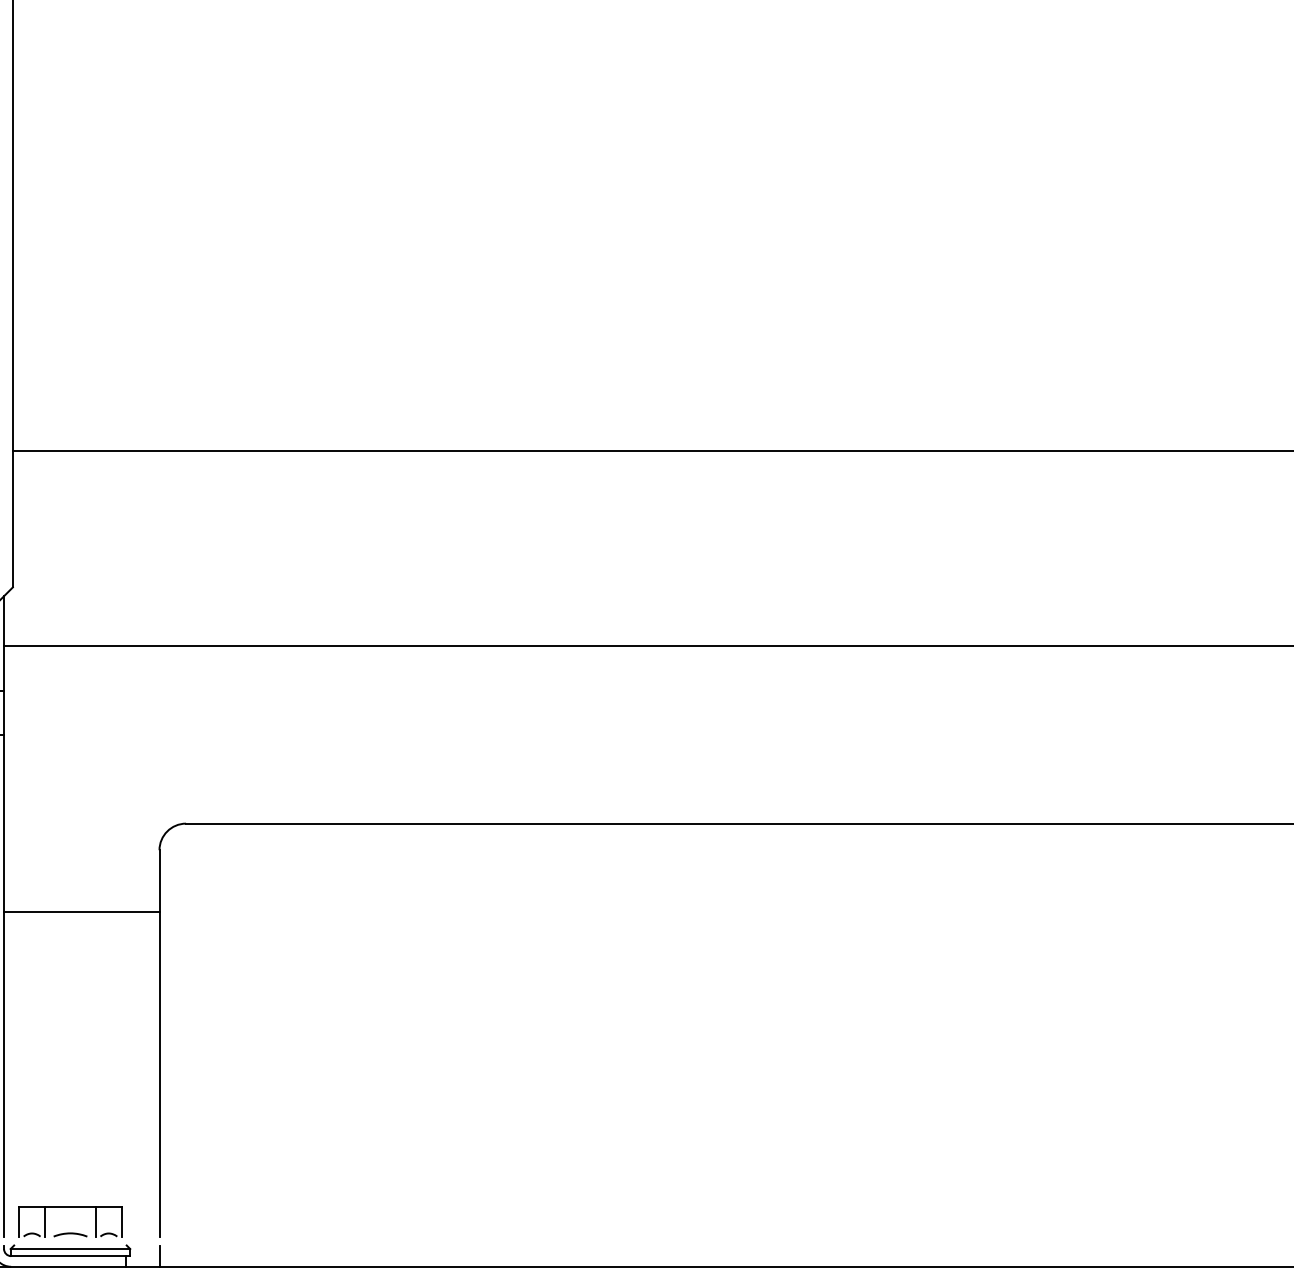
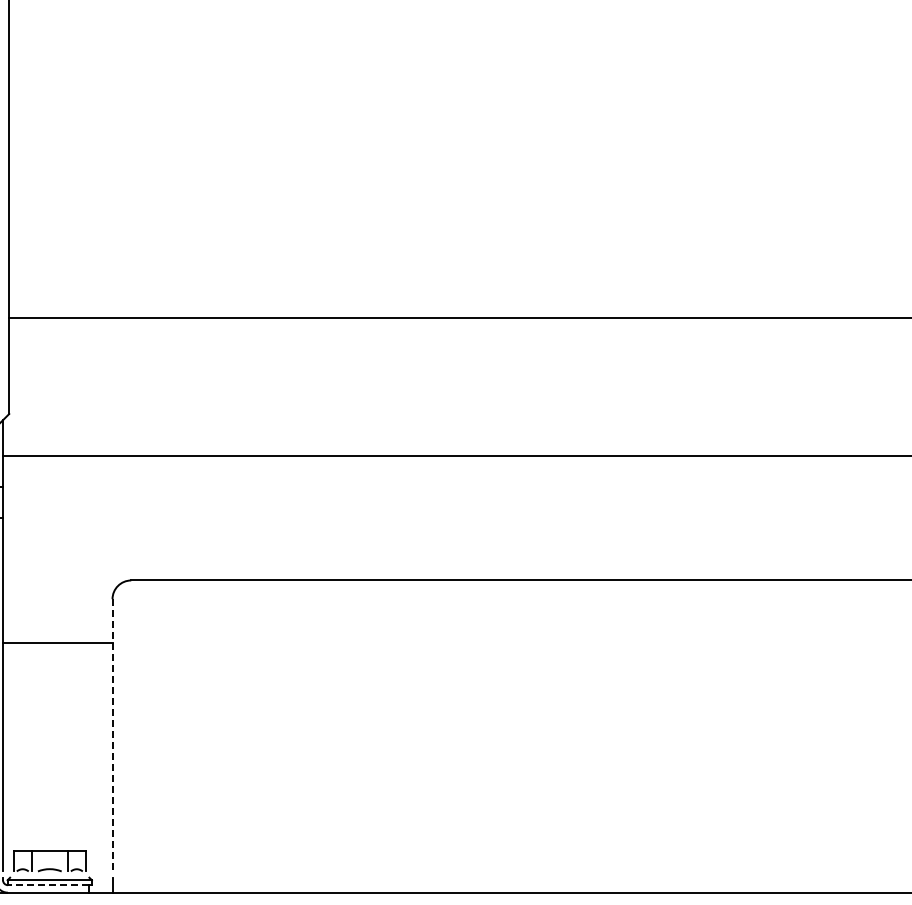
line: (159, 1043) -> (112, 735), solid -> dashed
line: (68, 1256) -> (48, 885), solid -> dashed

